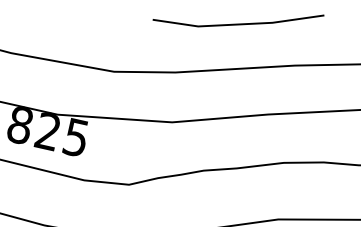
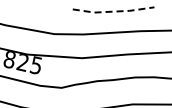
line: (240, 24) -> (114, 11), solid -> dashed

